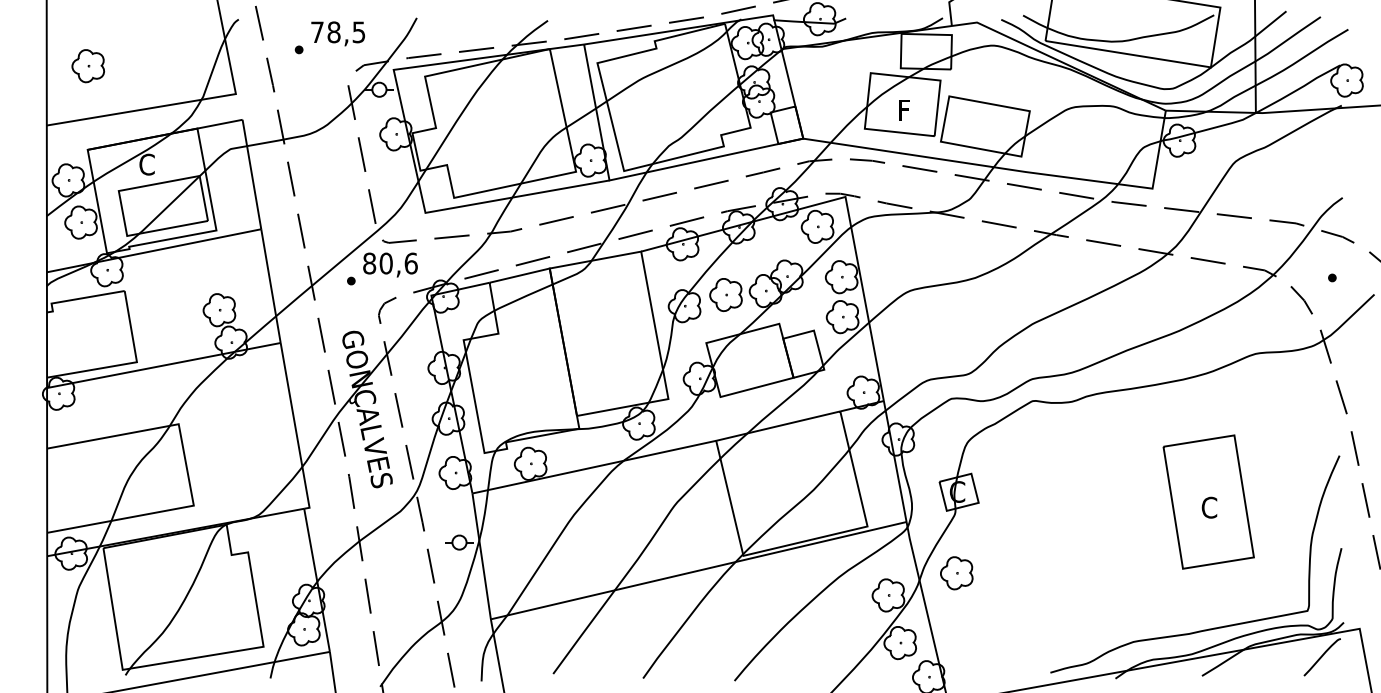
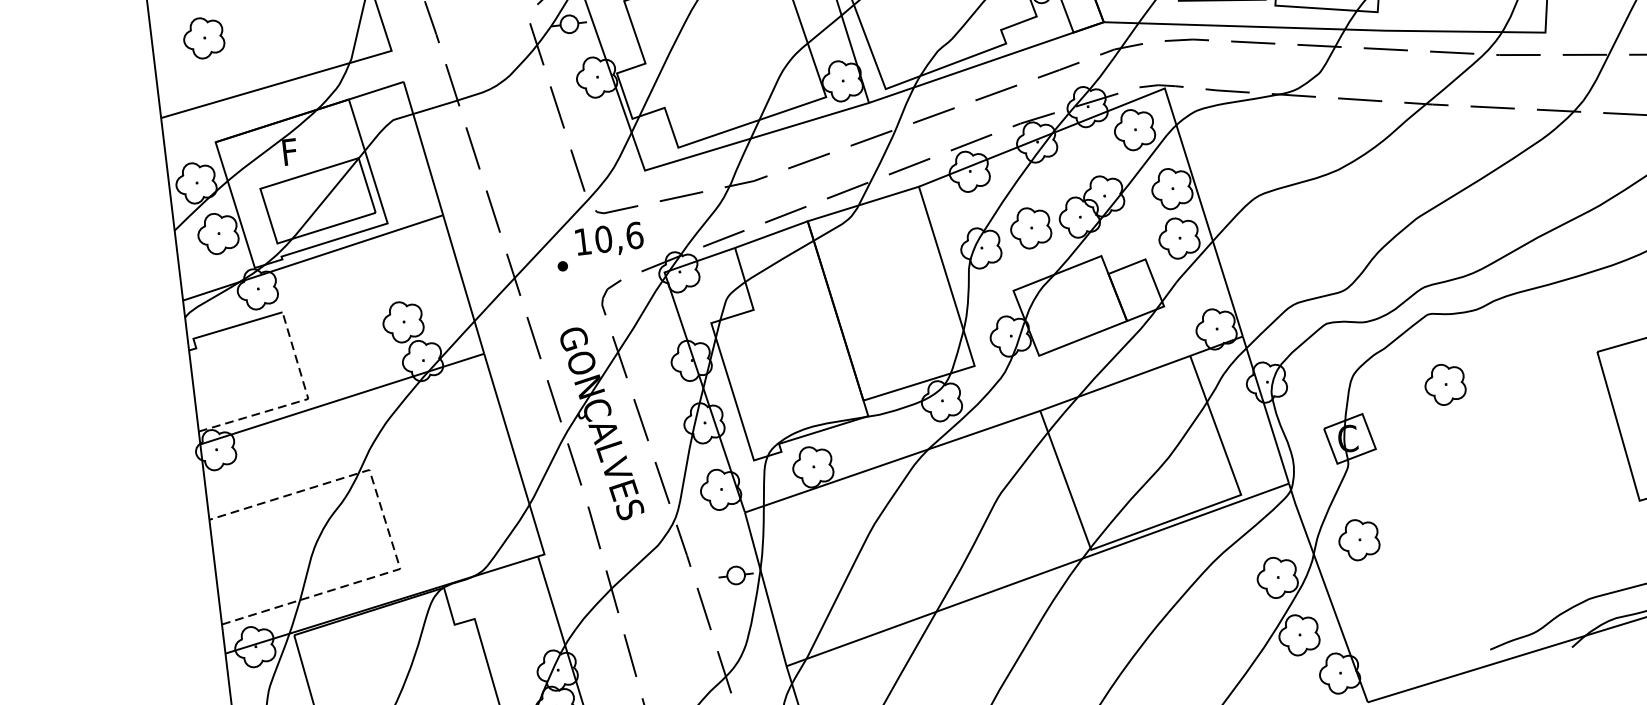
text: (146, 164) -> (290, 151), C -> F
text: (369, 263) -> (582, 241), 80,6 -> 10,6
line: (128, 363) -> (297, 401), solid -> dashed
part: (1039, 458) -> (1444, 384), added
line: (187, 472) -> (387, 528), solid -> dashed

